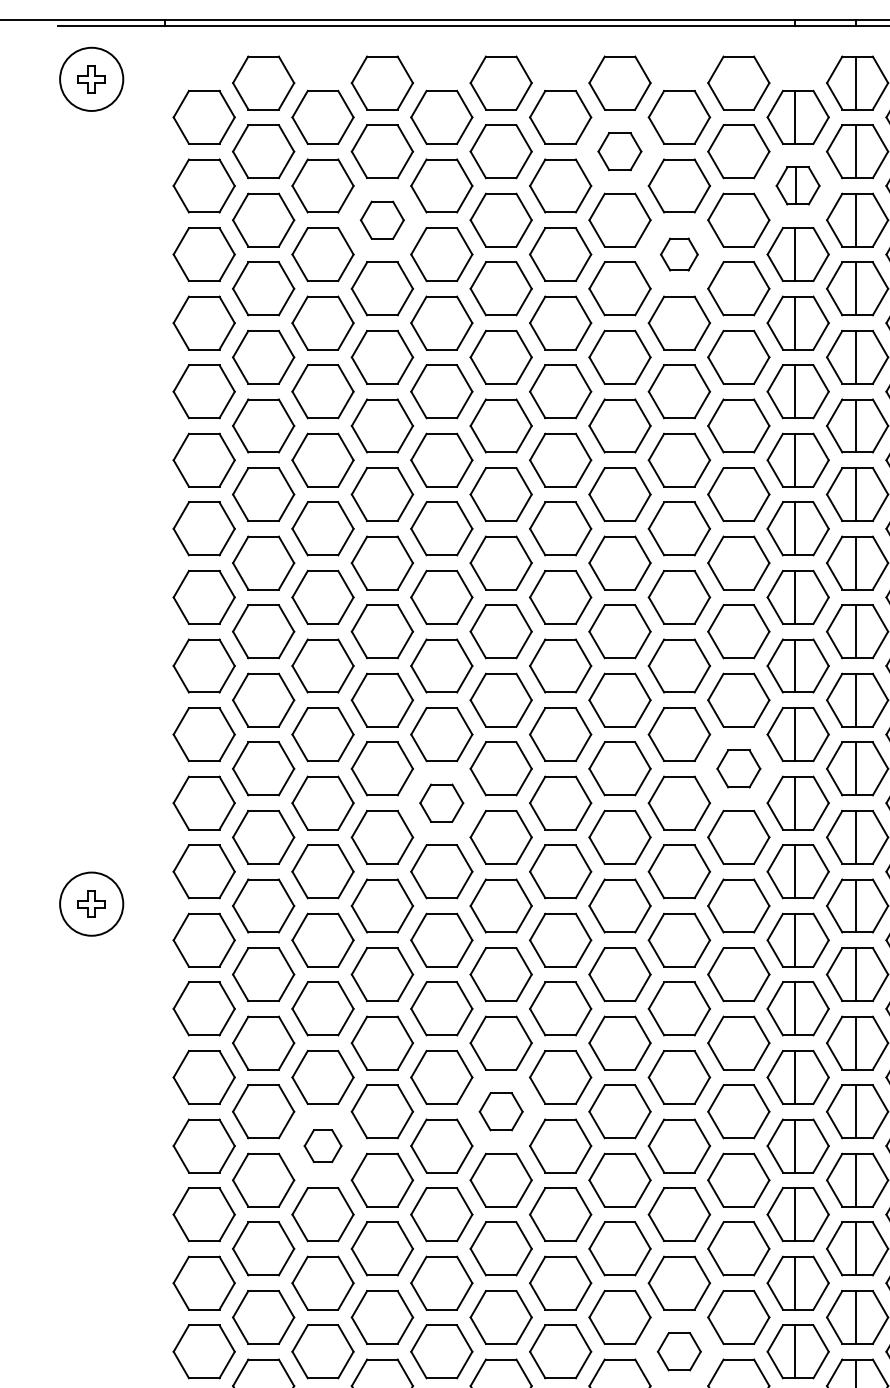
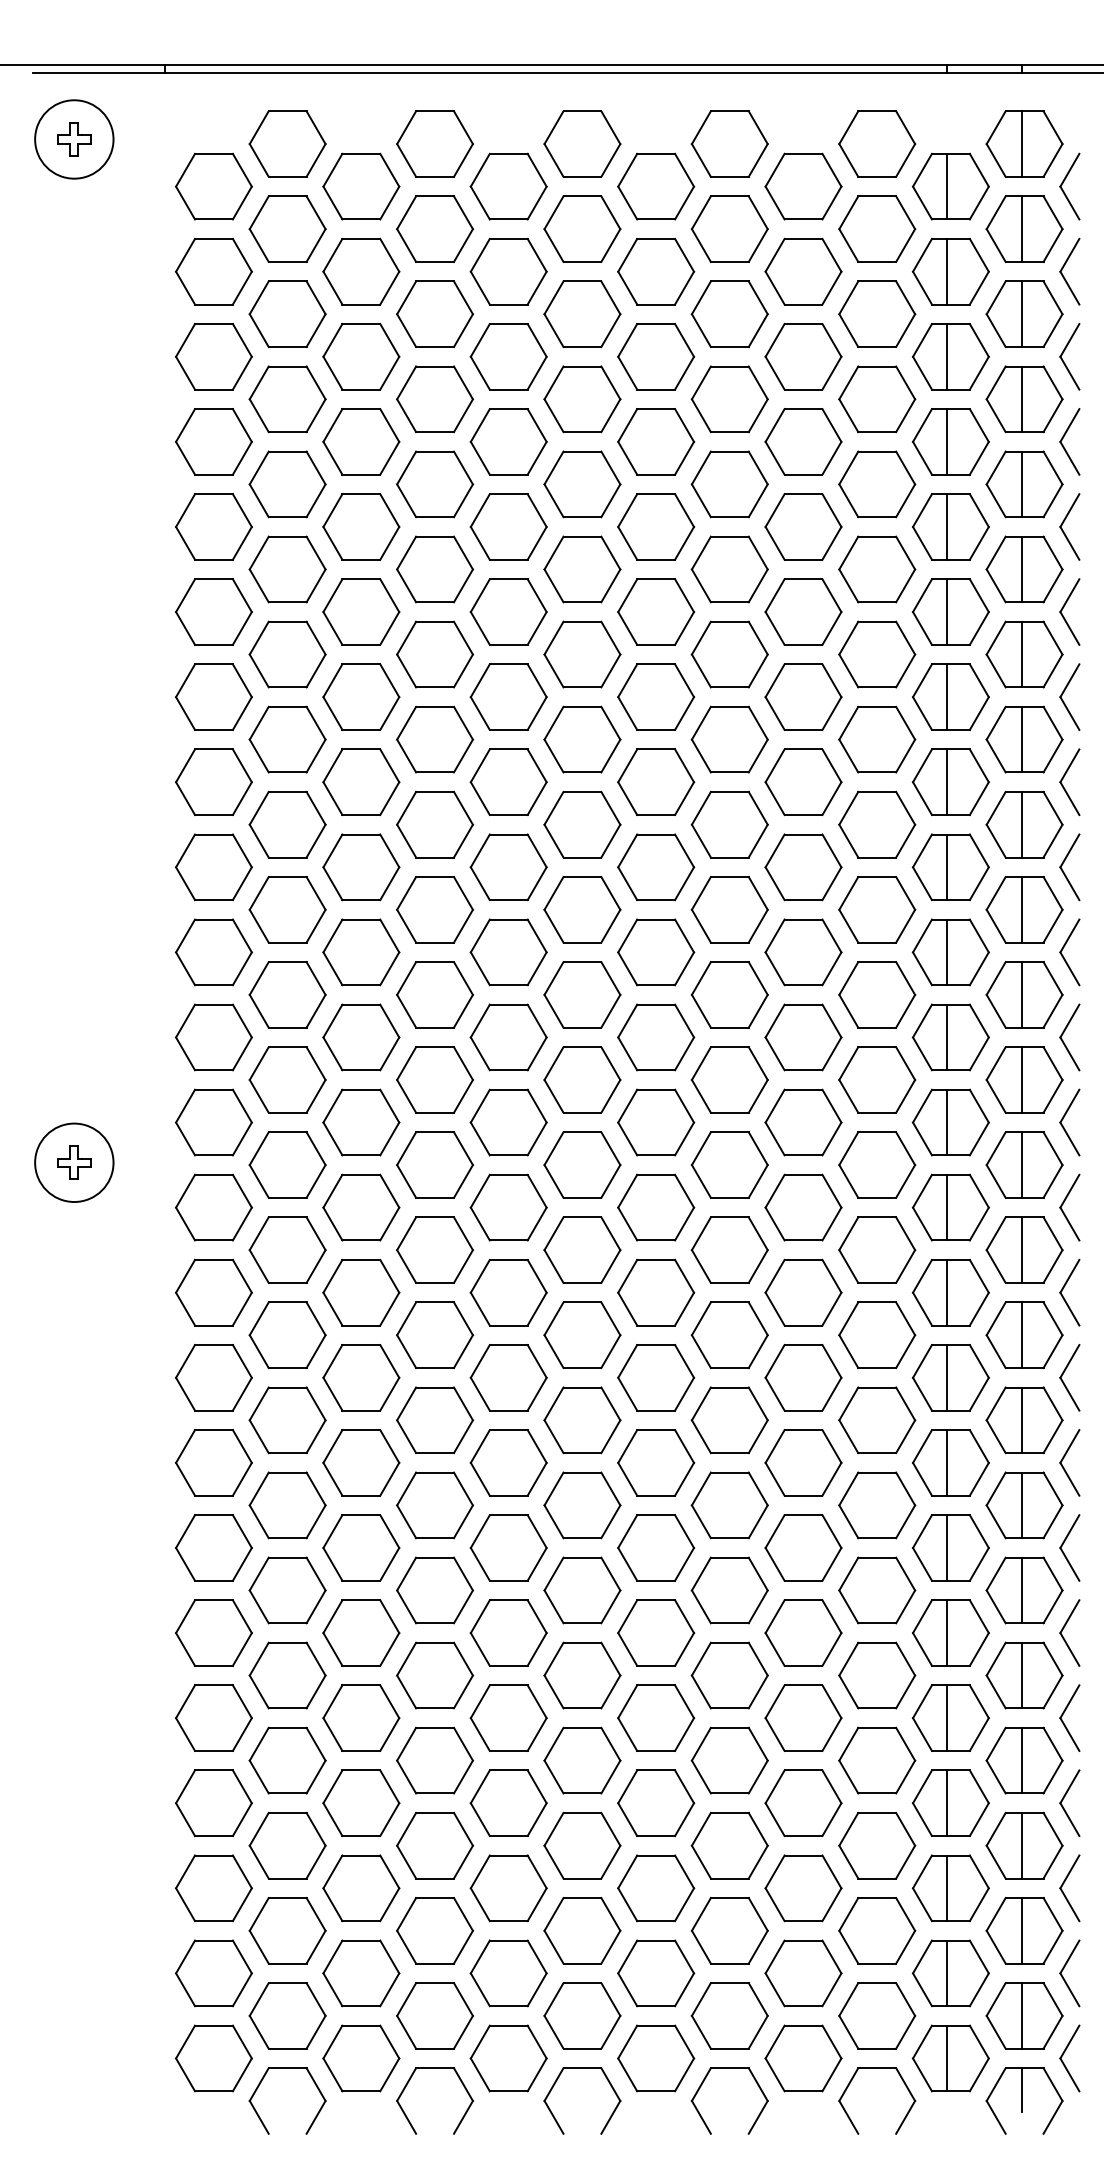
part: (619, 151) -> (729, 228), size x1.43
part: (797, 185) -> (950, 271), size x1.43
part: (381, 220) -> (434, 314), size x1.43
part: (679, 254) -> (803, 356), size x1.67
part: (739, 768) -> (877, 994), size x1.43
part: (441, 803) -> (508, 1037), size x1.43
part: (501, 1111) -> (582, 1420), size x1.43
part: (323, 1145) -> (361, 1462), size x1.67
part: (679, 1351) -> (803, 1717), size x1.43

